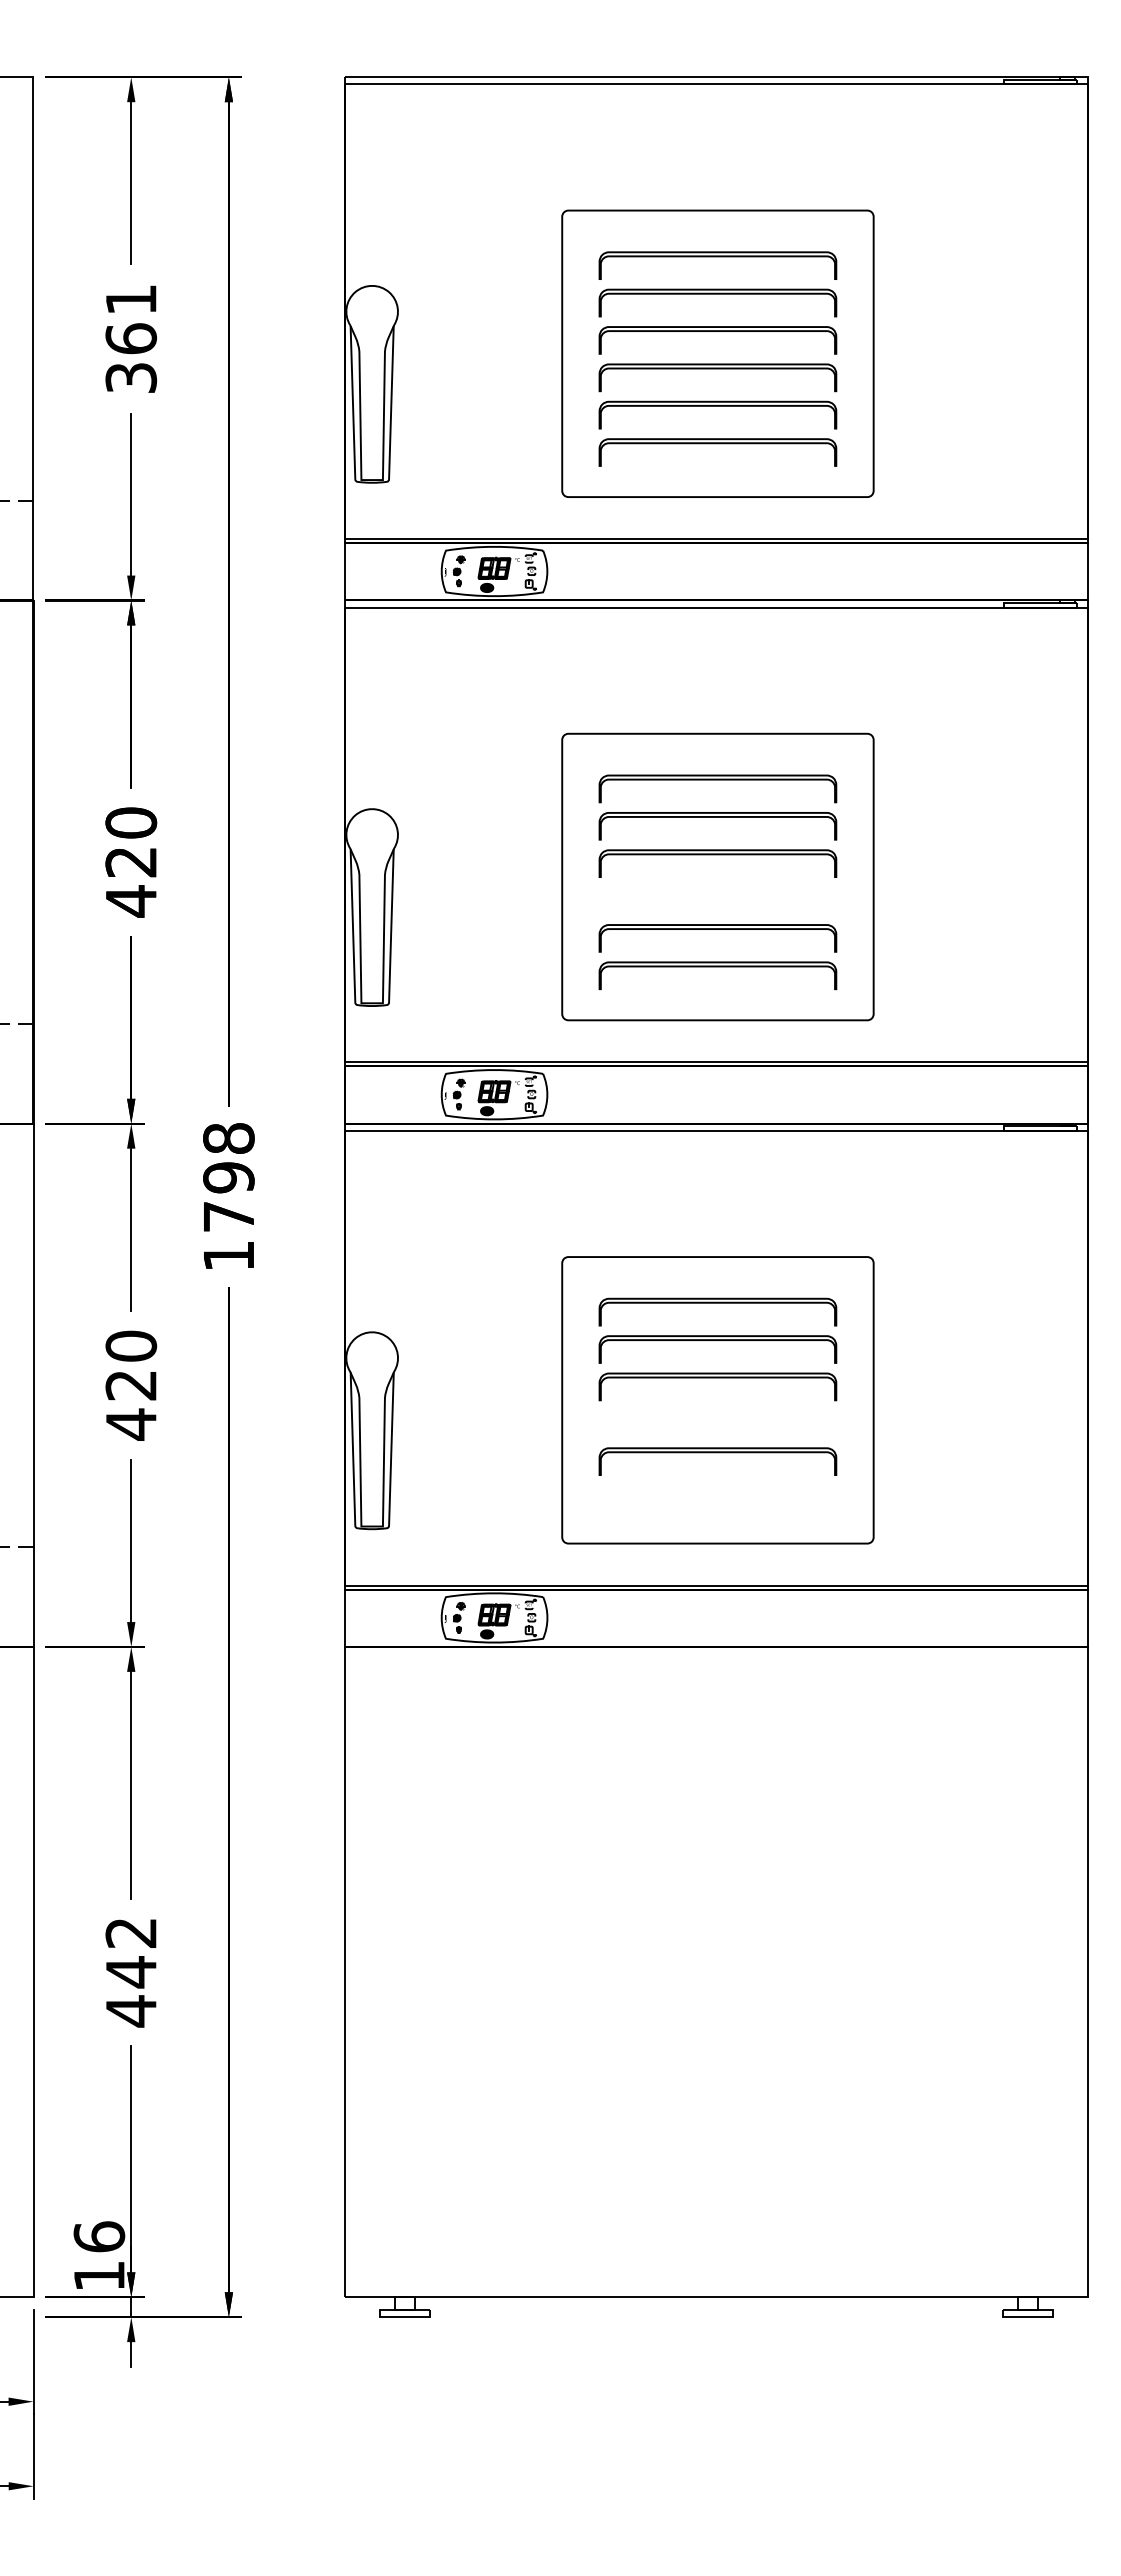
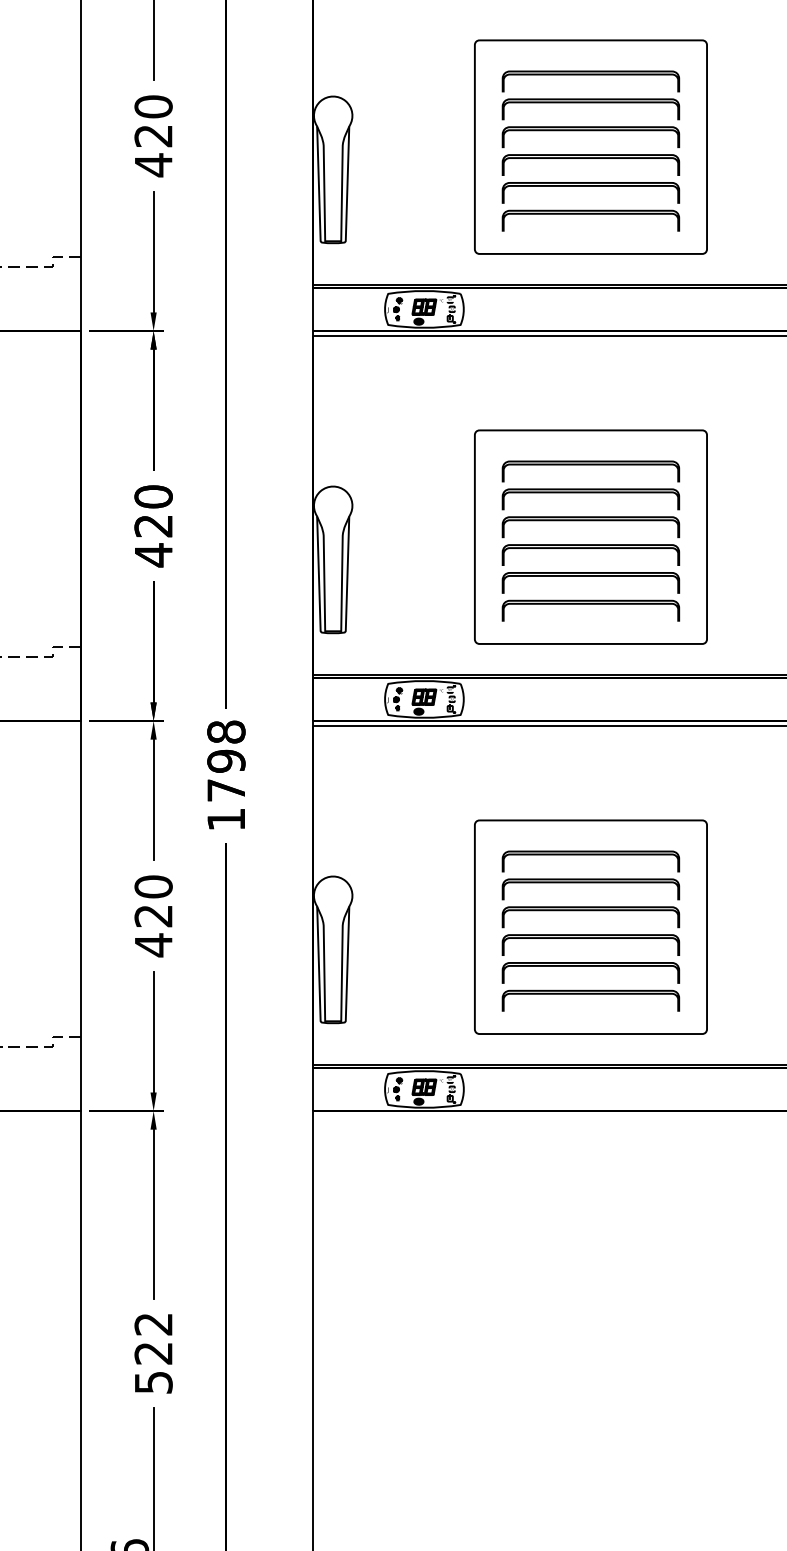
text: (131, 339) -> (153, 136), 361 -> 420
part: (717, 892) -> (590, 548), added
part: (717, 1415) -> (590, 938), added
part: (717, 1490) -> (590, 994), added
text: (131, 1991) -> (153, 1367), 442 -> 522

